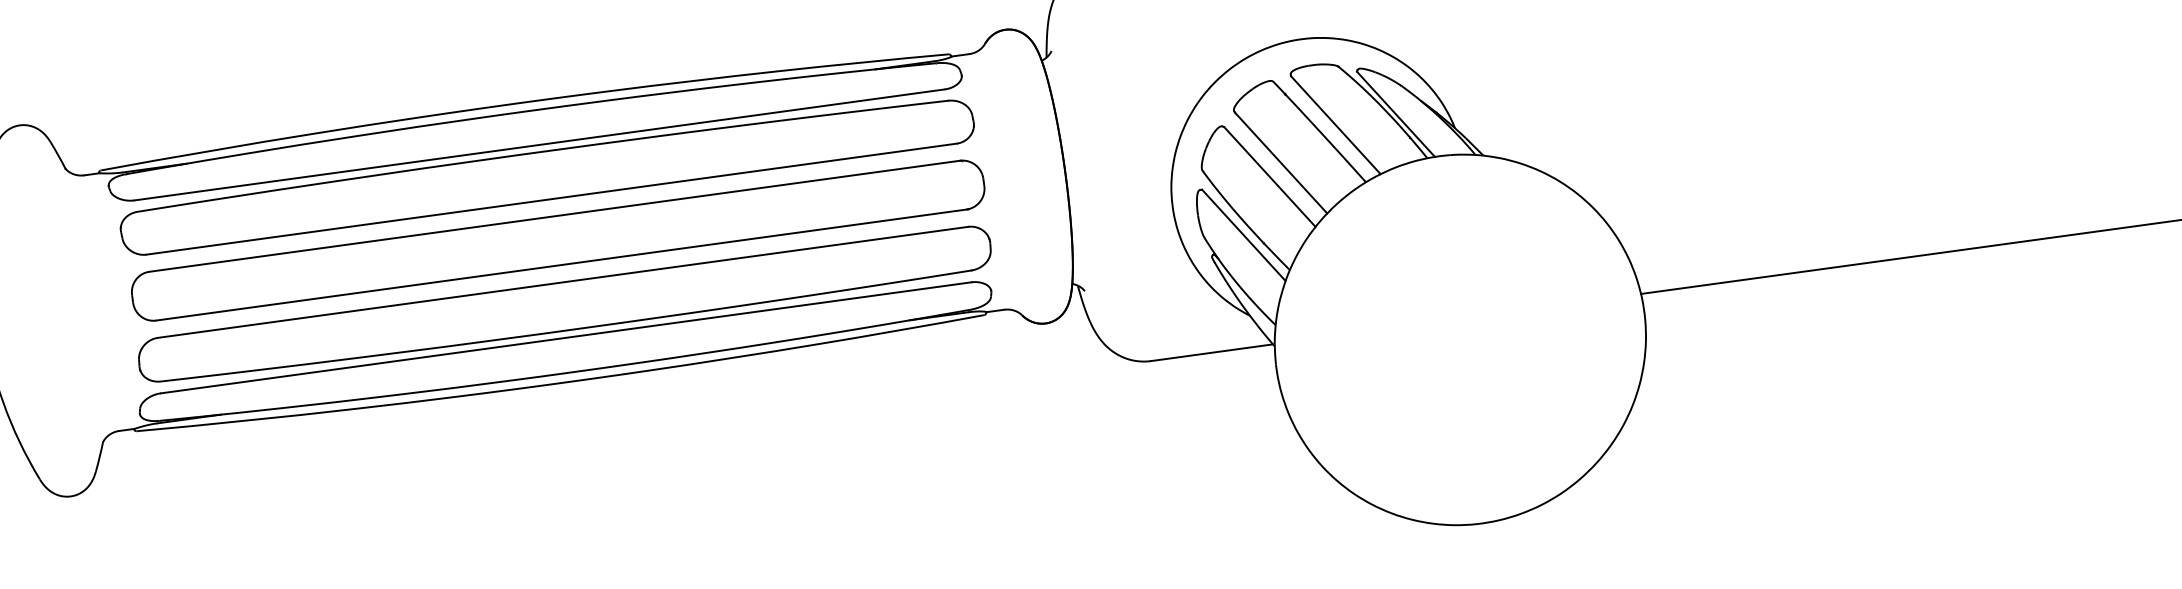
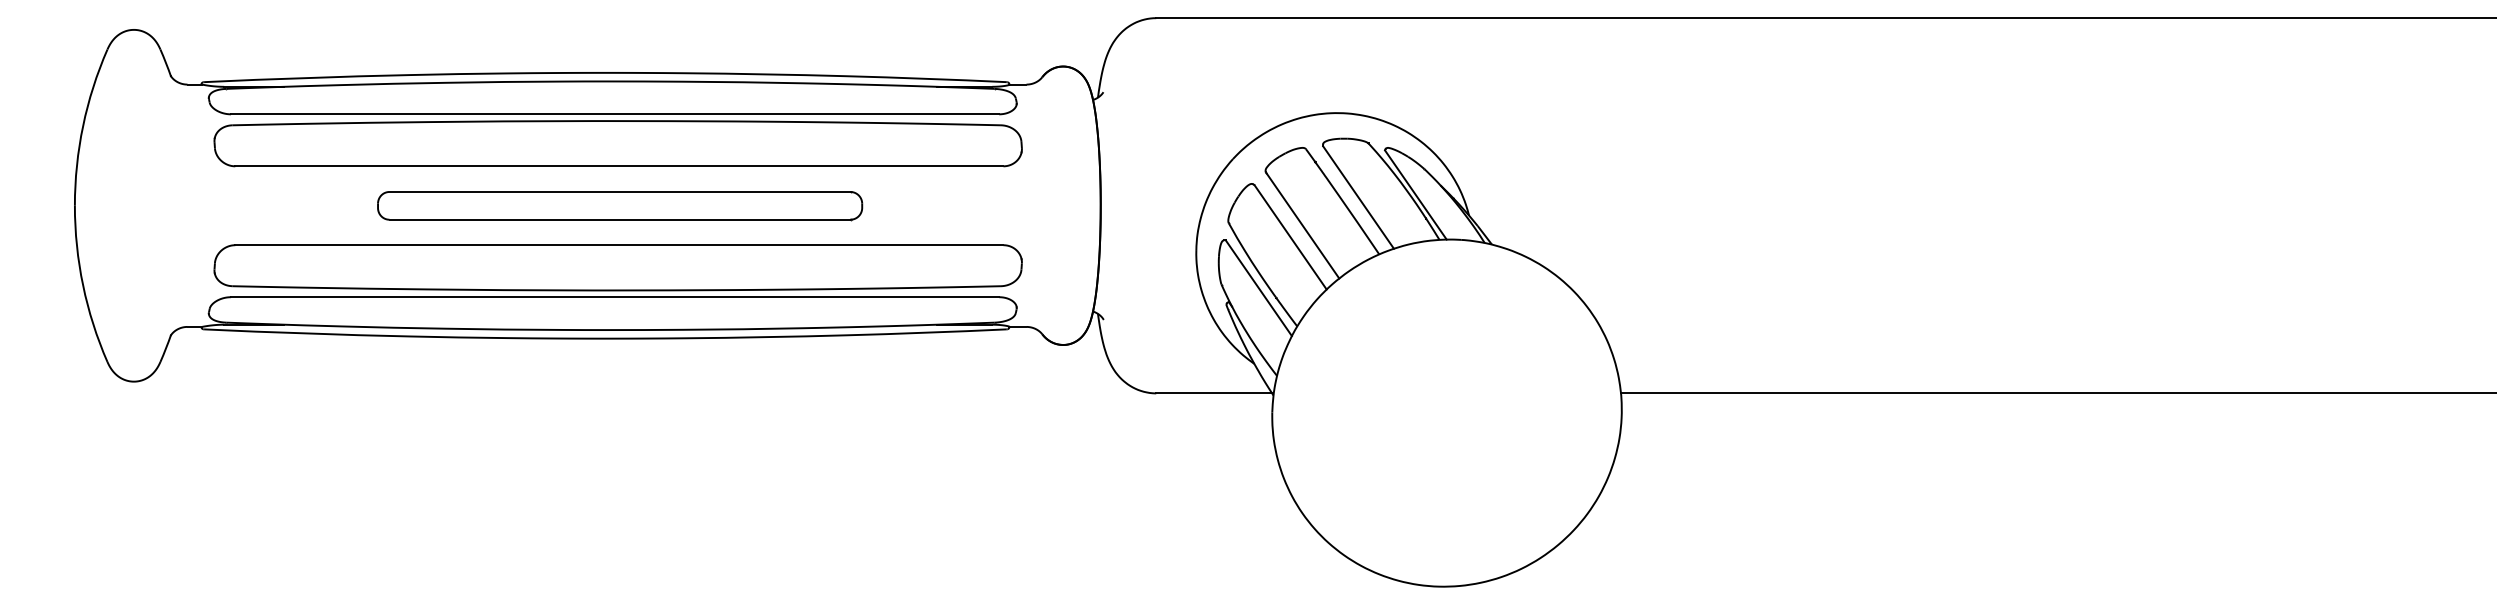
part: (557, 240) -> (619, 205), size x0.6

